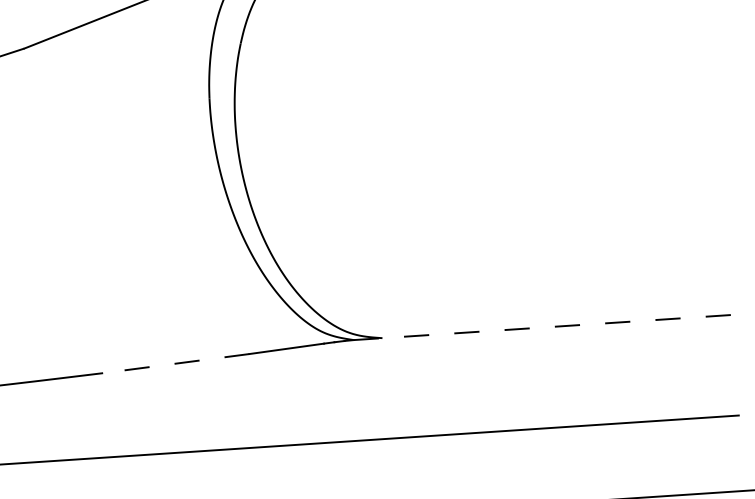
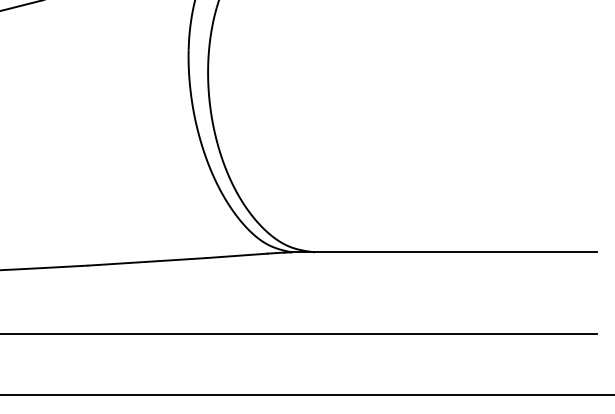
line: (542, 327) -> (444, 252), dashed -> solid
line: (175, 363) -> (147, 261), dashed -> solid

